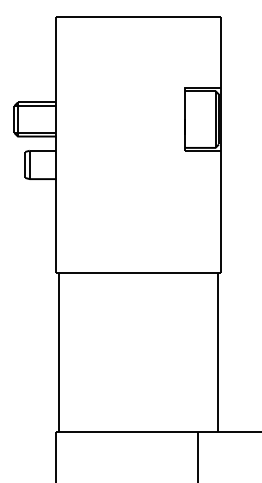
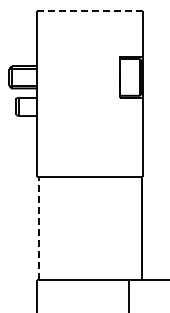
line: (139, 17) -> (90, 11), solid -> dashed
line: (59, 352) -> (38, 228), solid -> dashed

